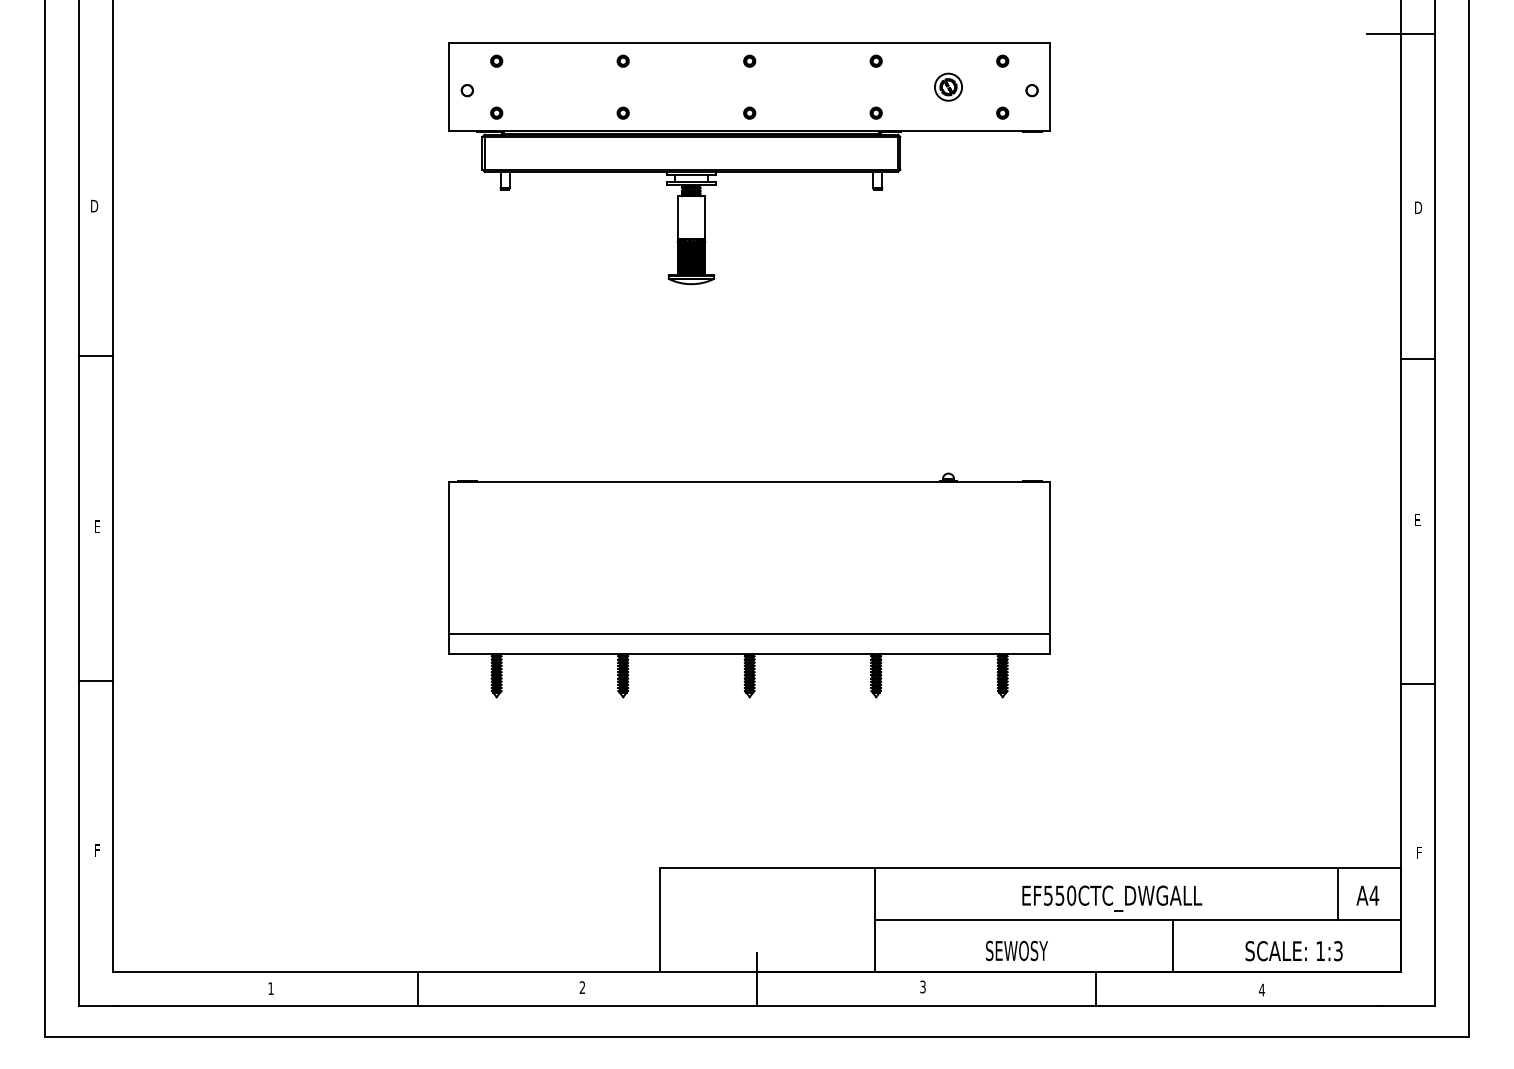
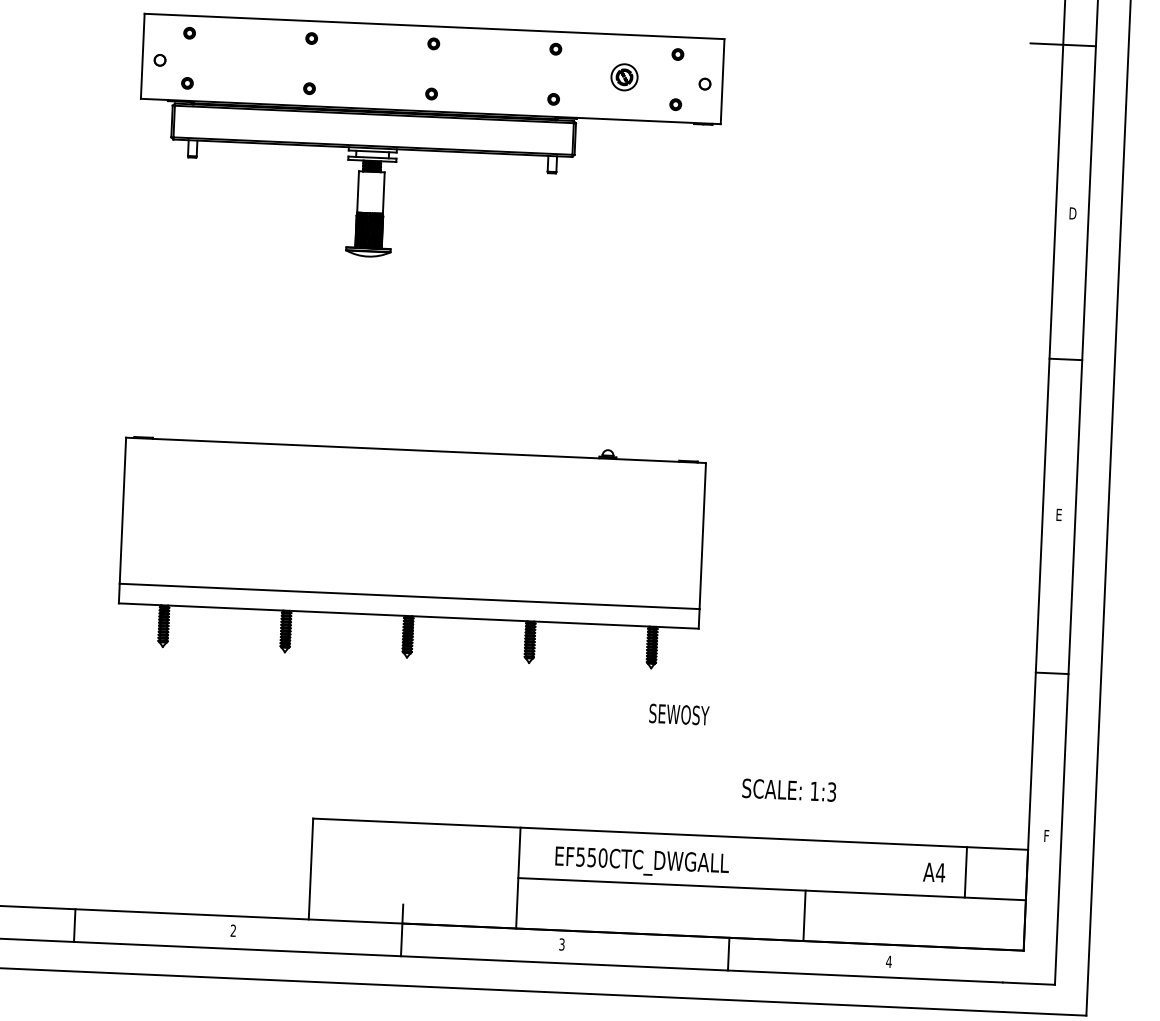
text: (1367, 895) -> (933, 872), moved
text: (1112, 898) -> (642, 862), moved
text: (1016, 950) -> (678, 714), moved
text: (1293, 951) -> (788, 790), moved

